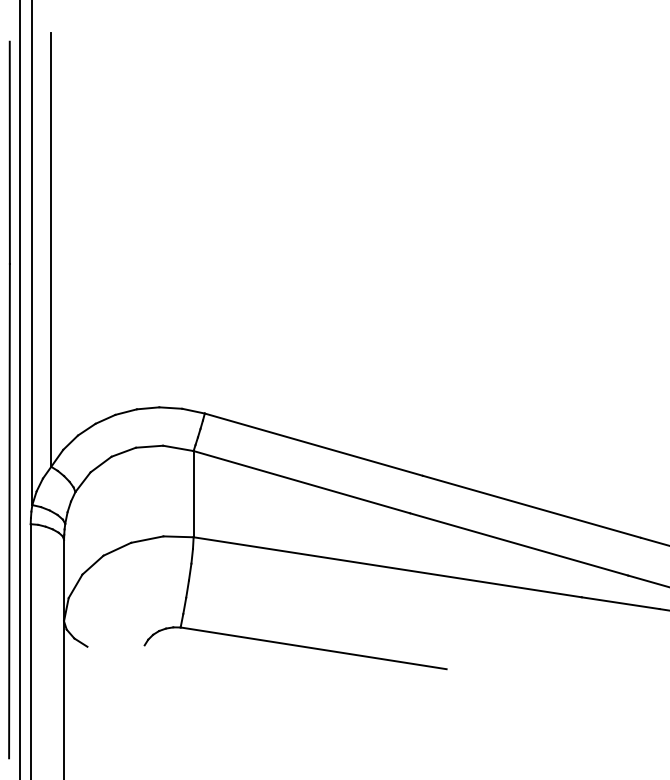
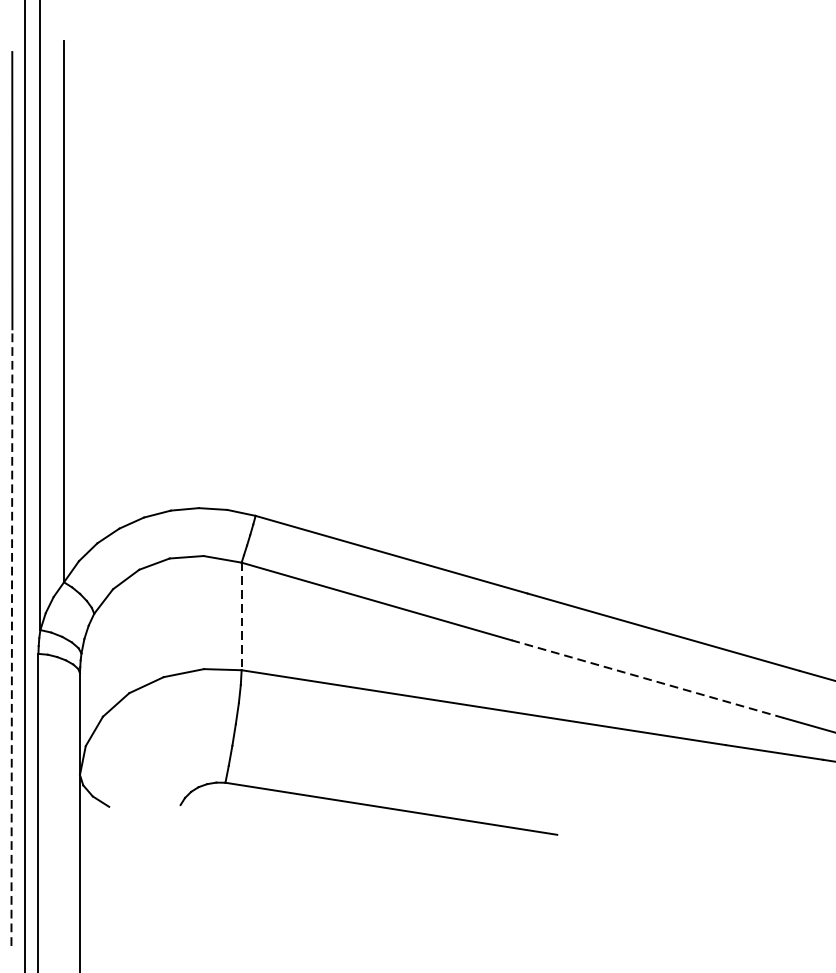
line: (193, 494) -> (241, 616), solid -> dashed
line: (9, 510) -> (11, 636), solid -> dashed
line: (518, 544) -> (646, 679), solid -> dashed

